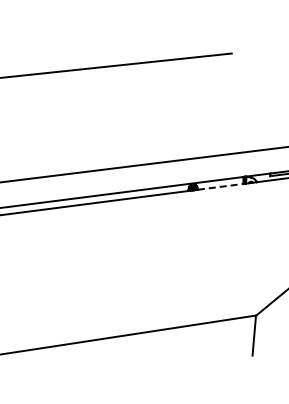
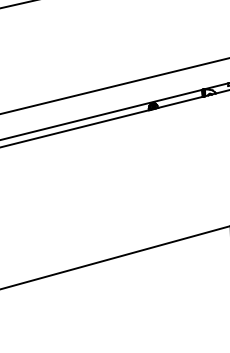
line: (220, 186) -> (180, 102), dashed -> solid

